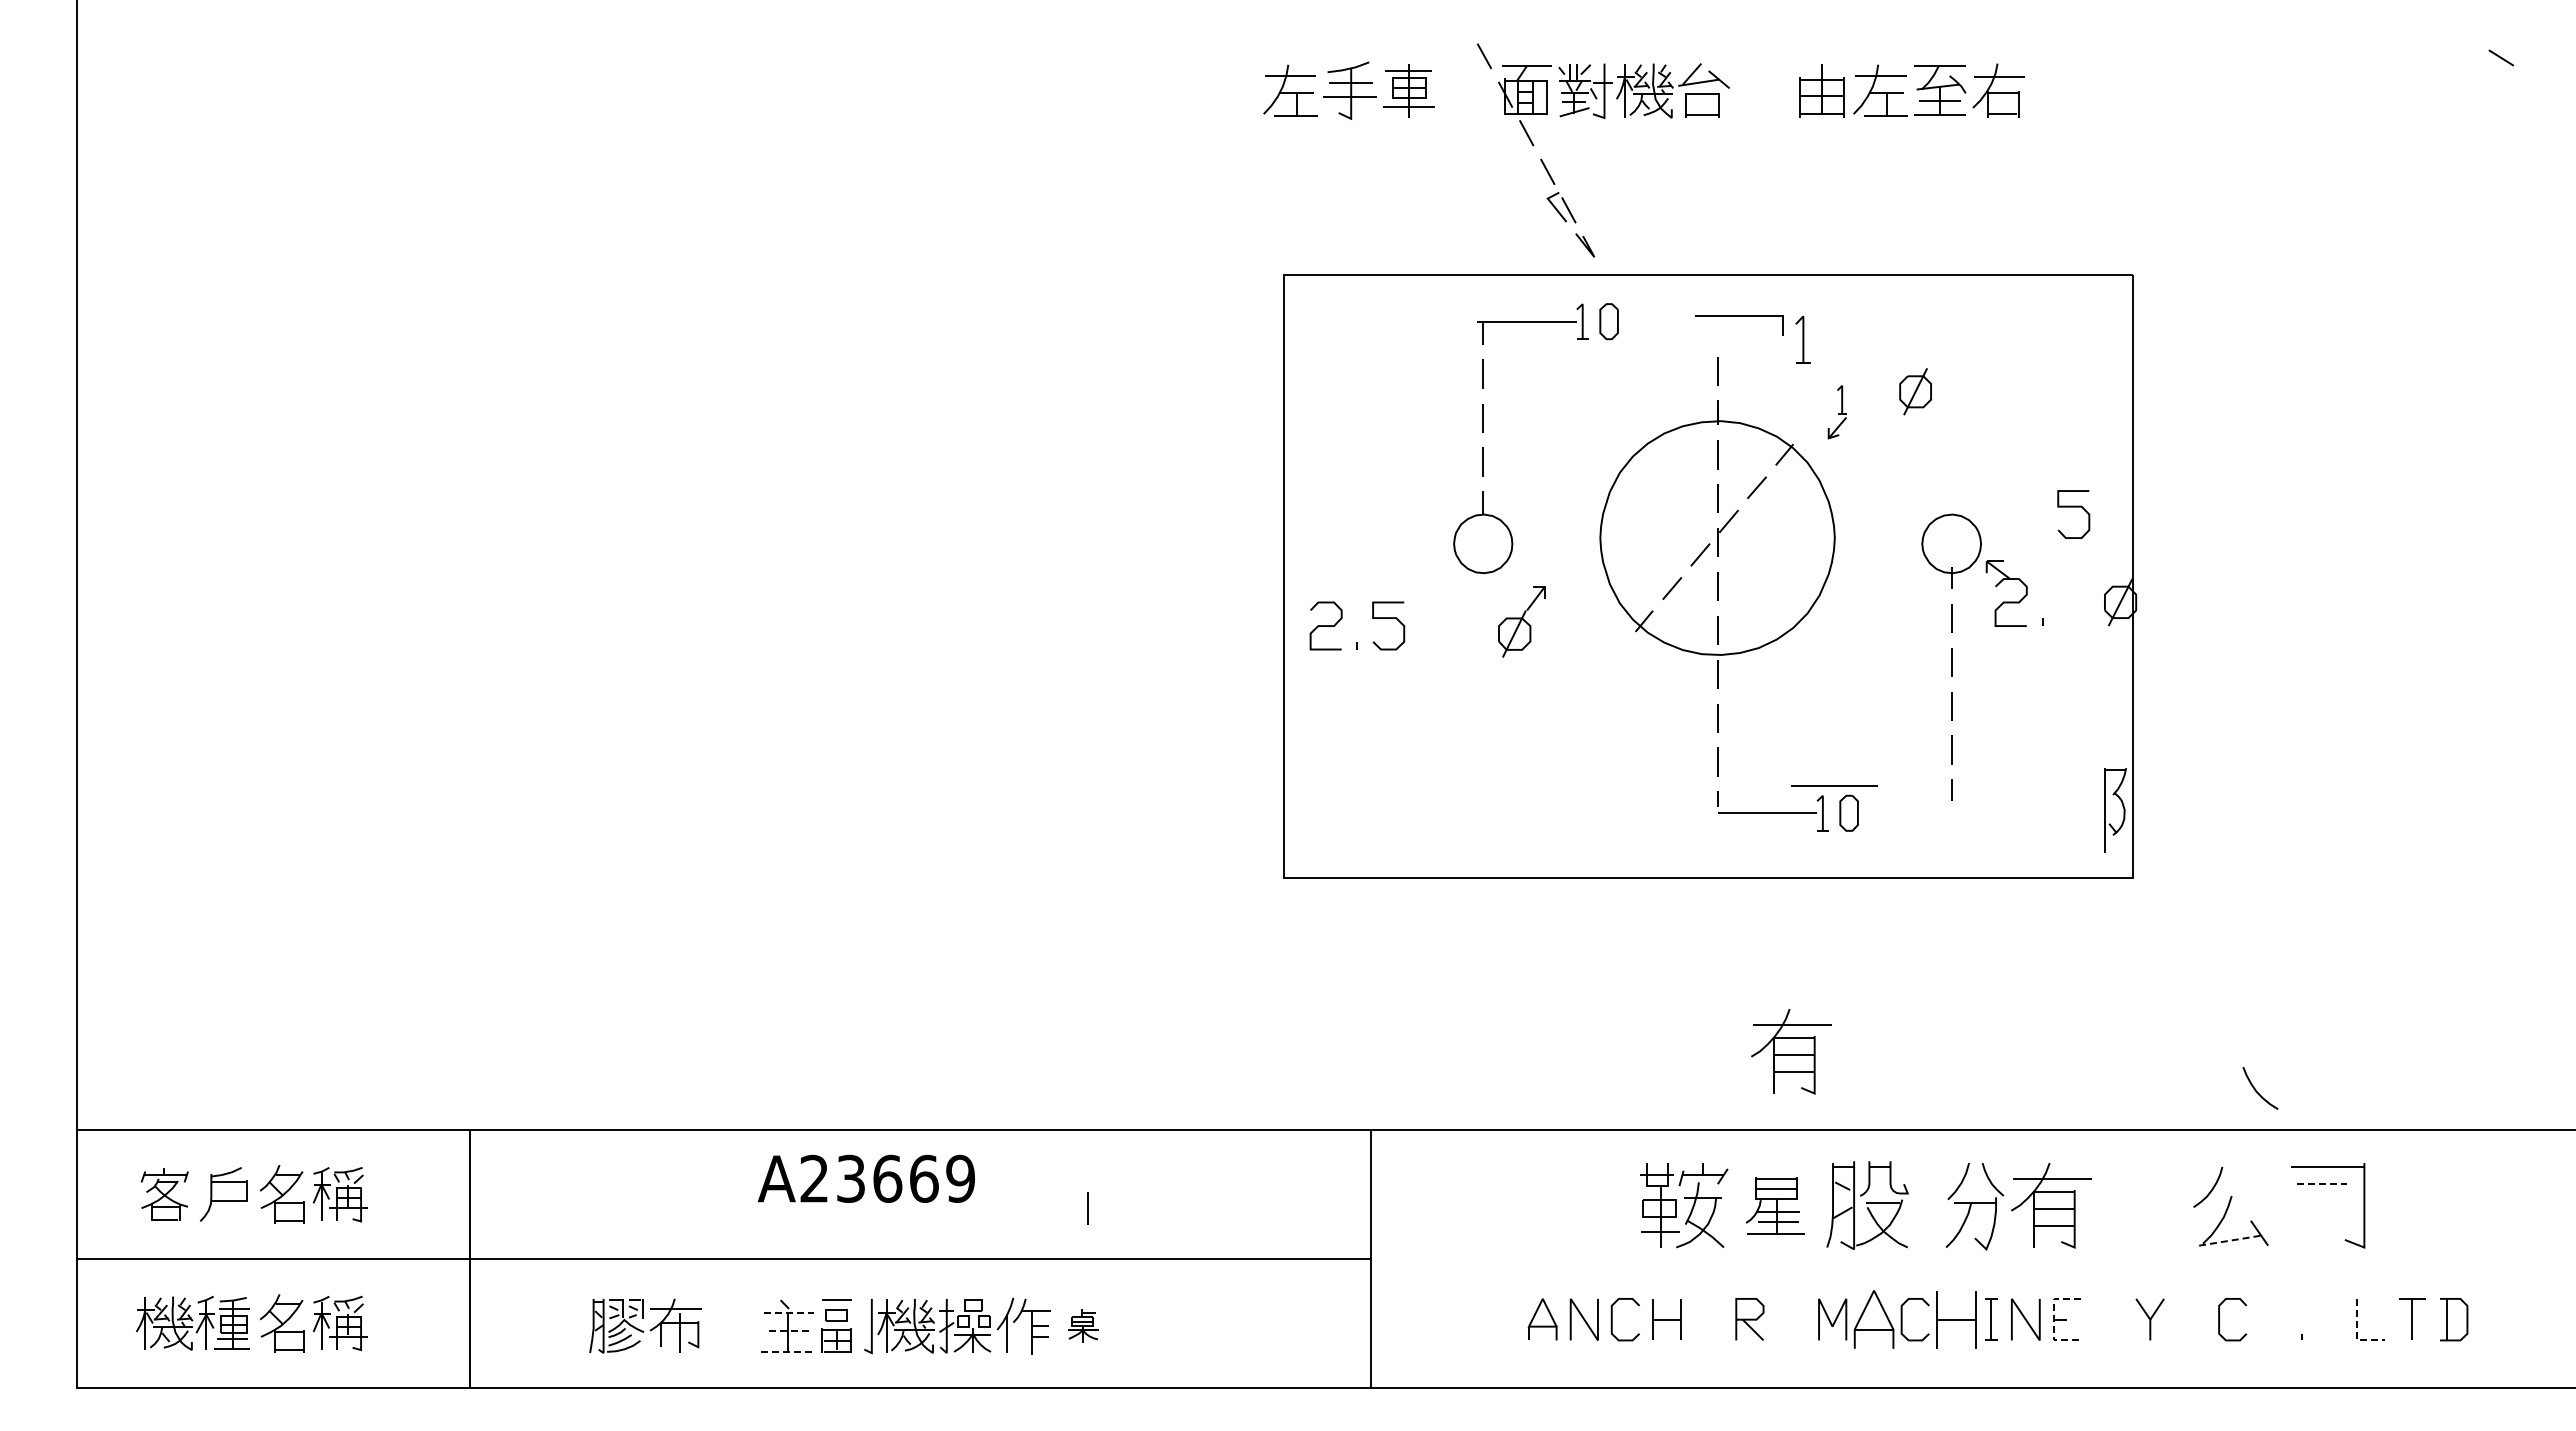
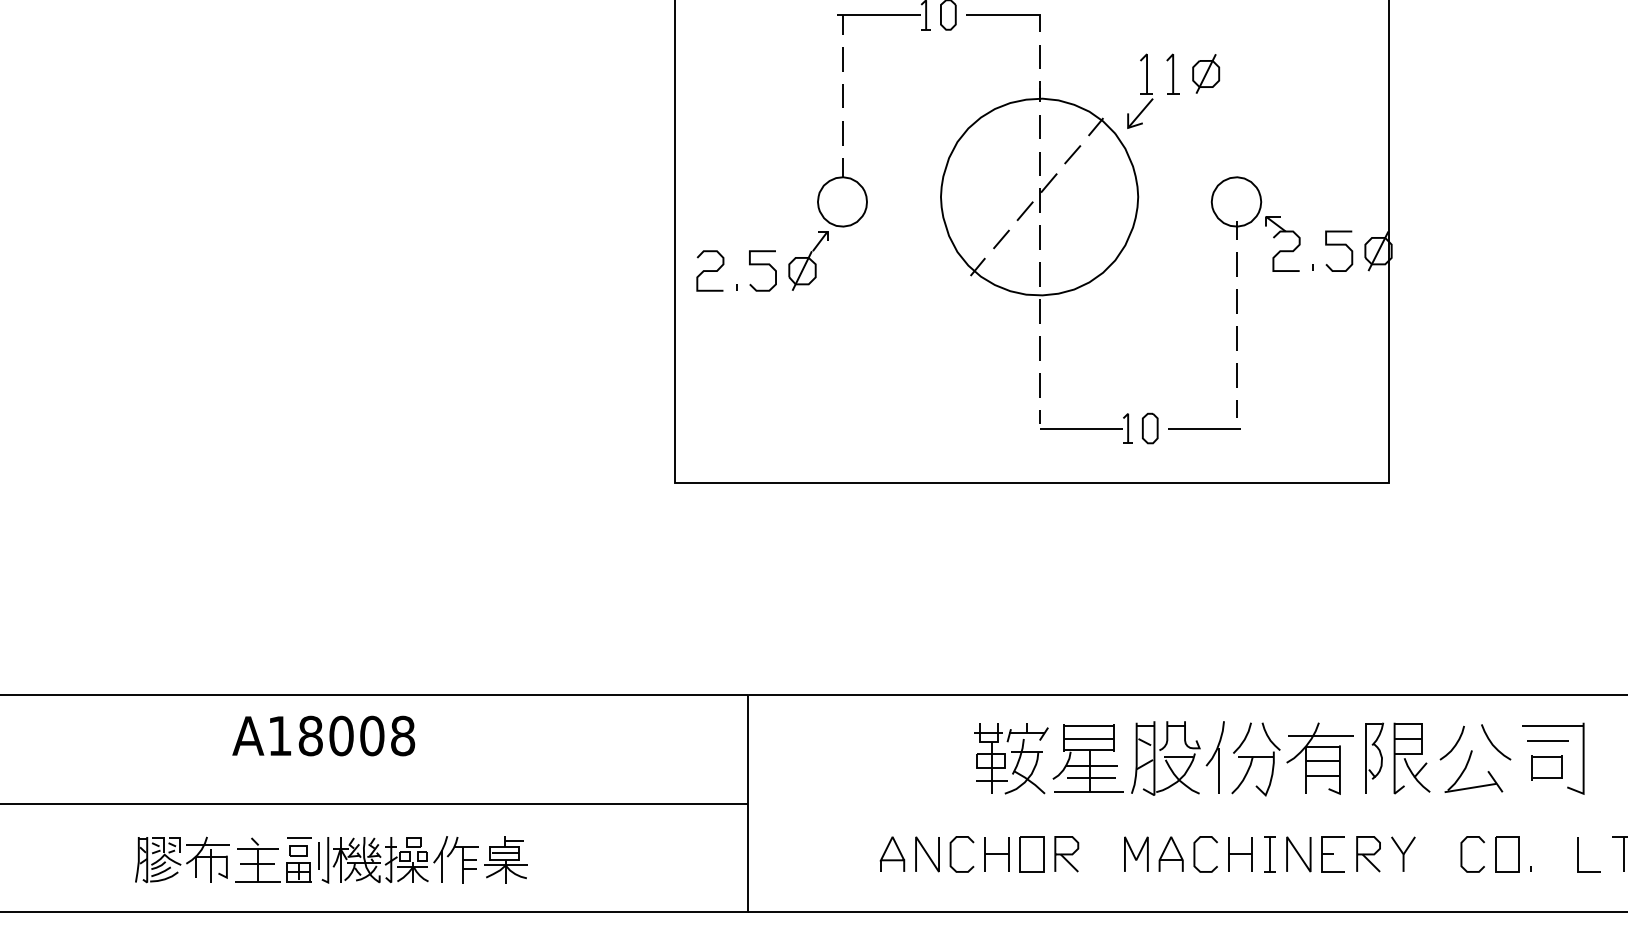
line: (1739, 316) -> (1003, 15), moved
part: (1802, 339) -> (1172, 73), moved
part: (1837, 411) -> (1140, 90), size x1.67
curve: (2073, 507) -> (1338, 245), moved
part: (1521, 621) -> (808, 260), moved
line: (1834, 785) -> (1204, 427), moved
part: (2123, 810) -> (1381, 758), moved
part: (1791, 1051) -> (1101, 628), removed
curve: (2256, 1089) -> (1492, 743), moved
text: (887, 1178) -> (341, 735), A23669 -> A18008
line: (2322, 1184) -> (1548, 740), dashed -> solid
part: (1926, 1204) -> (1215, 757), added
part: (1775, 1205) -> (1088, 758), size x1.43
part: (2160, 1205) -> (1412, 758), added
line: (1087, 1208) -> (318, 855), moved
part: (2320, 1227) -> (1546, 776), added
line: (2230, 1240) -> (1471, 787), dashed -> solid
line: (789, 1312) -> (258, 848), dashed -> solid
part: (1708, 1319) -> (1031, 854), added
part: (1873, 1319) -> (1170, 854), size x0.71
part: (1956, 1319) -> (1240, 854), size x0.71
line: (2053, 1319) -> (1322, 854), dashed -> solid
part: (2108, 1319) -> (1368, 854), added
part: (2274, 1319) -> (1508, 854), added
part: (645, 1325) -> (182, 859), moved
part: (1082, 1326) -> (505, 860), size x1.67
line: (788, 1330) -> (258, 863), dashed -> solid
line: (2357, 1334) -> (1577, 866), dashed -> solid
line: (788, 1351) -> (258, 881), dashed -> solid

